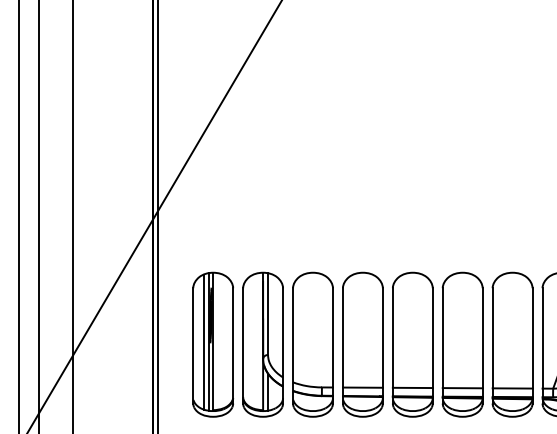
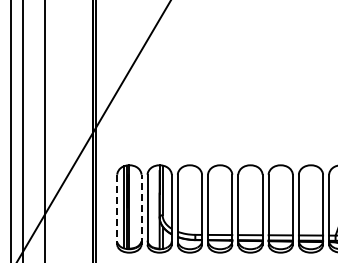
line: (193, 345) -> (117, 209), solid -> dashed
line: (233, 345) -> (141, 209), solid -> dashed

